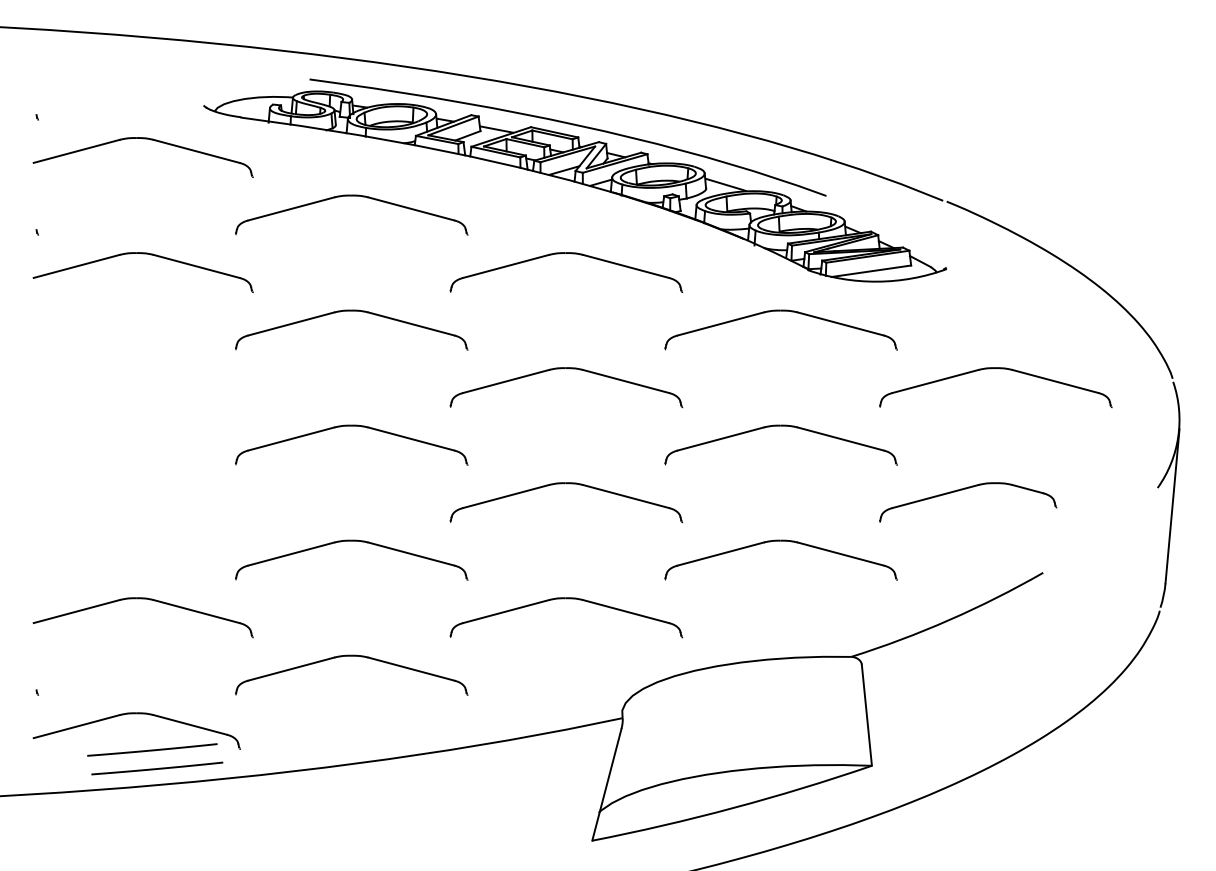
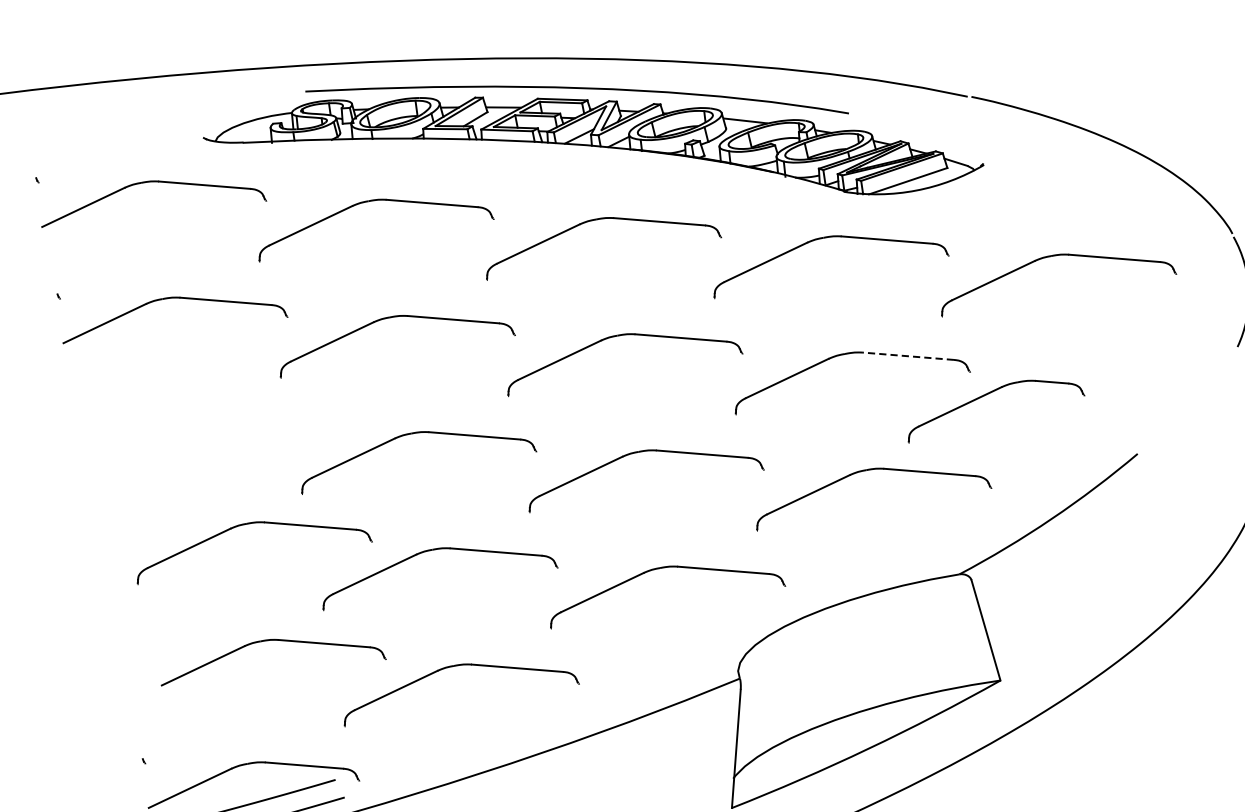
line: (840, 438) -> (908, 355), solid -> dashed
part: (178, 484) -> (248, 524), added
part: (966, 489) -> (990, 393), moved
part: (142, 599) -> (267, 641), moved

